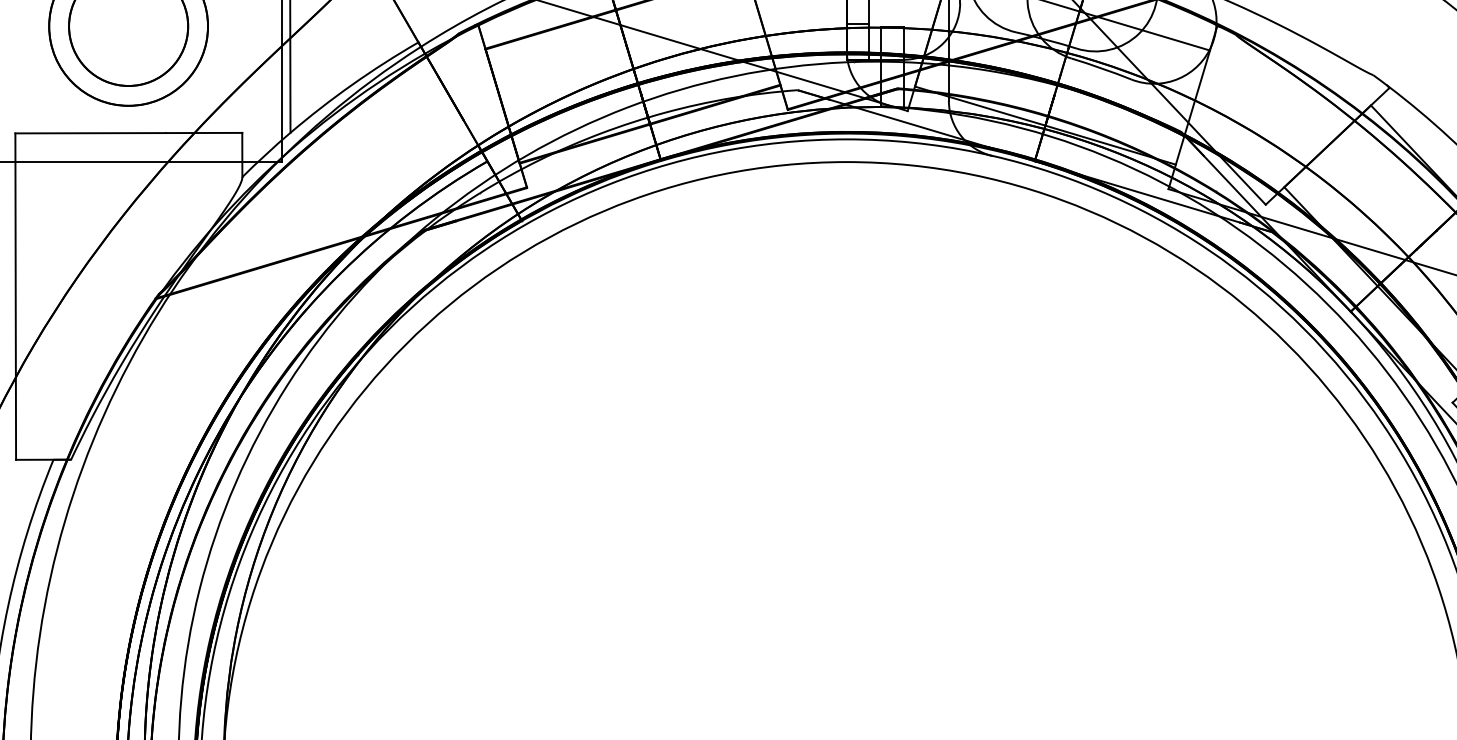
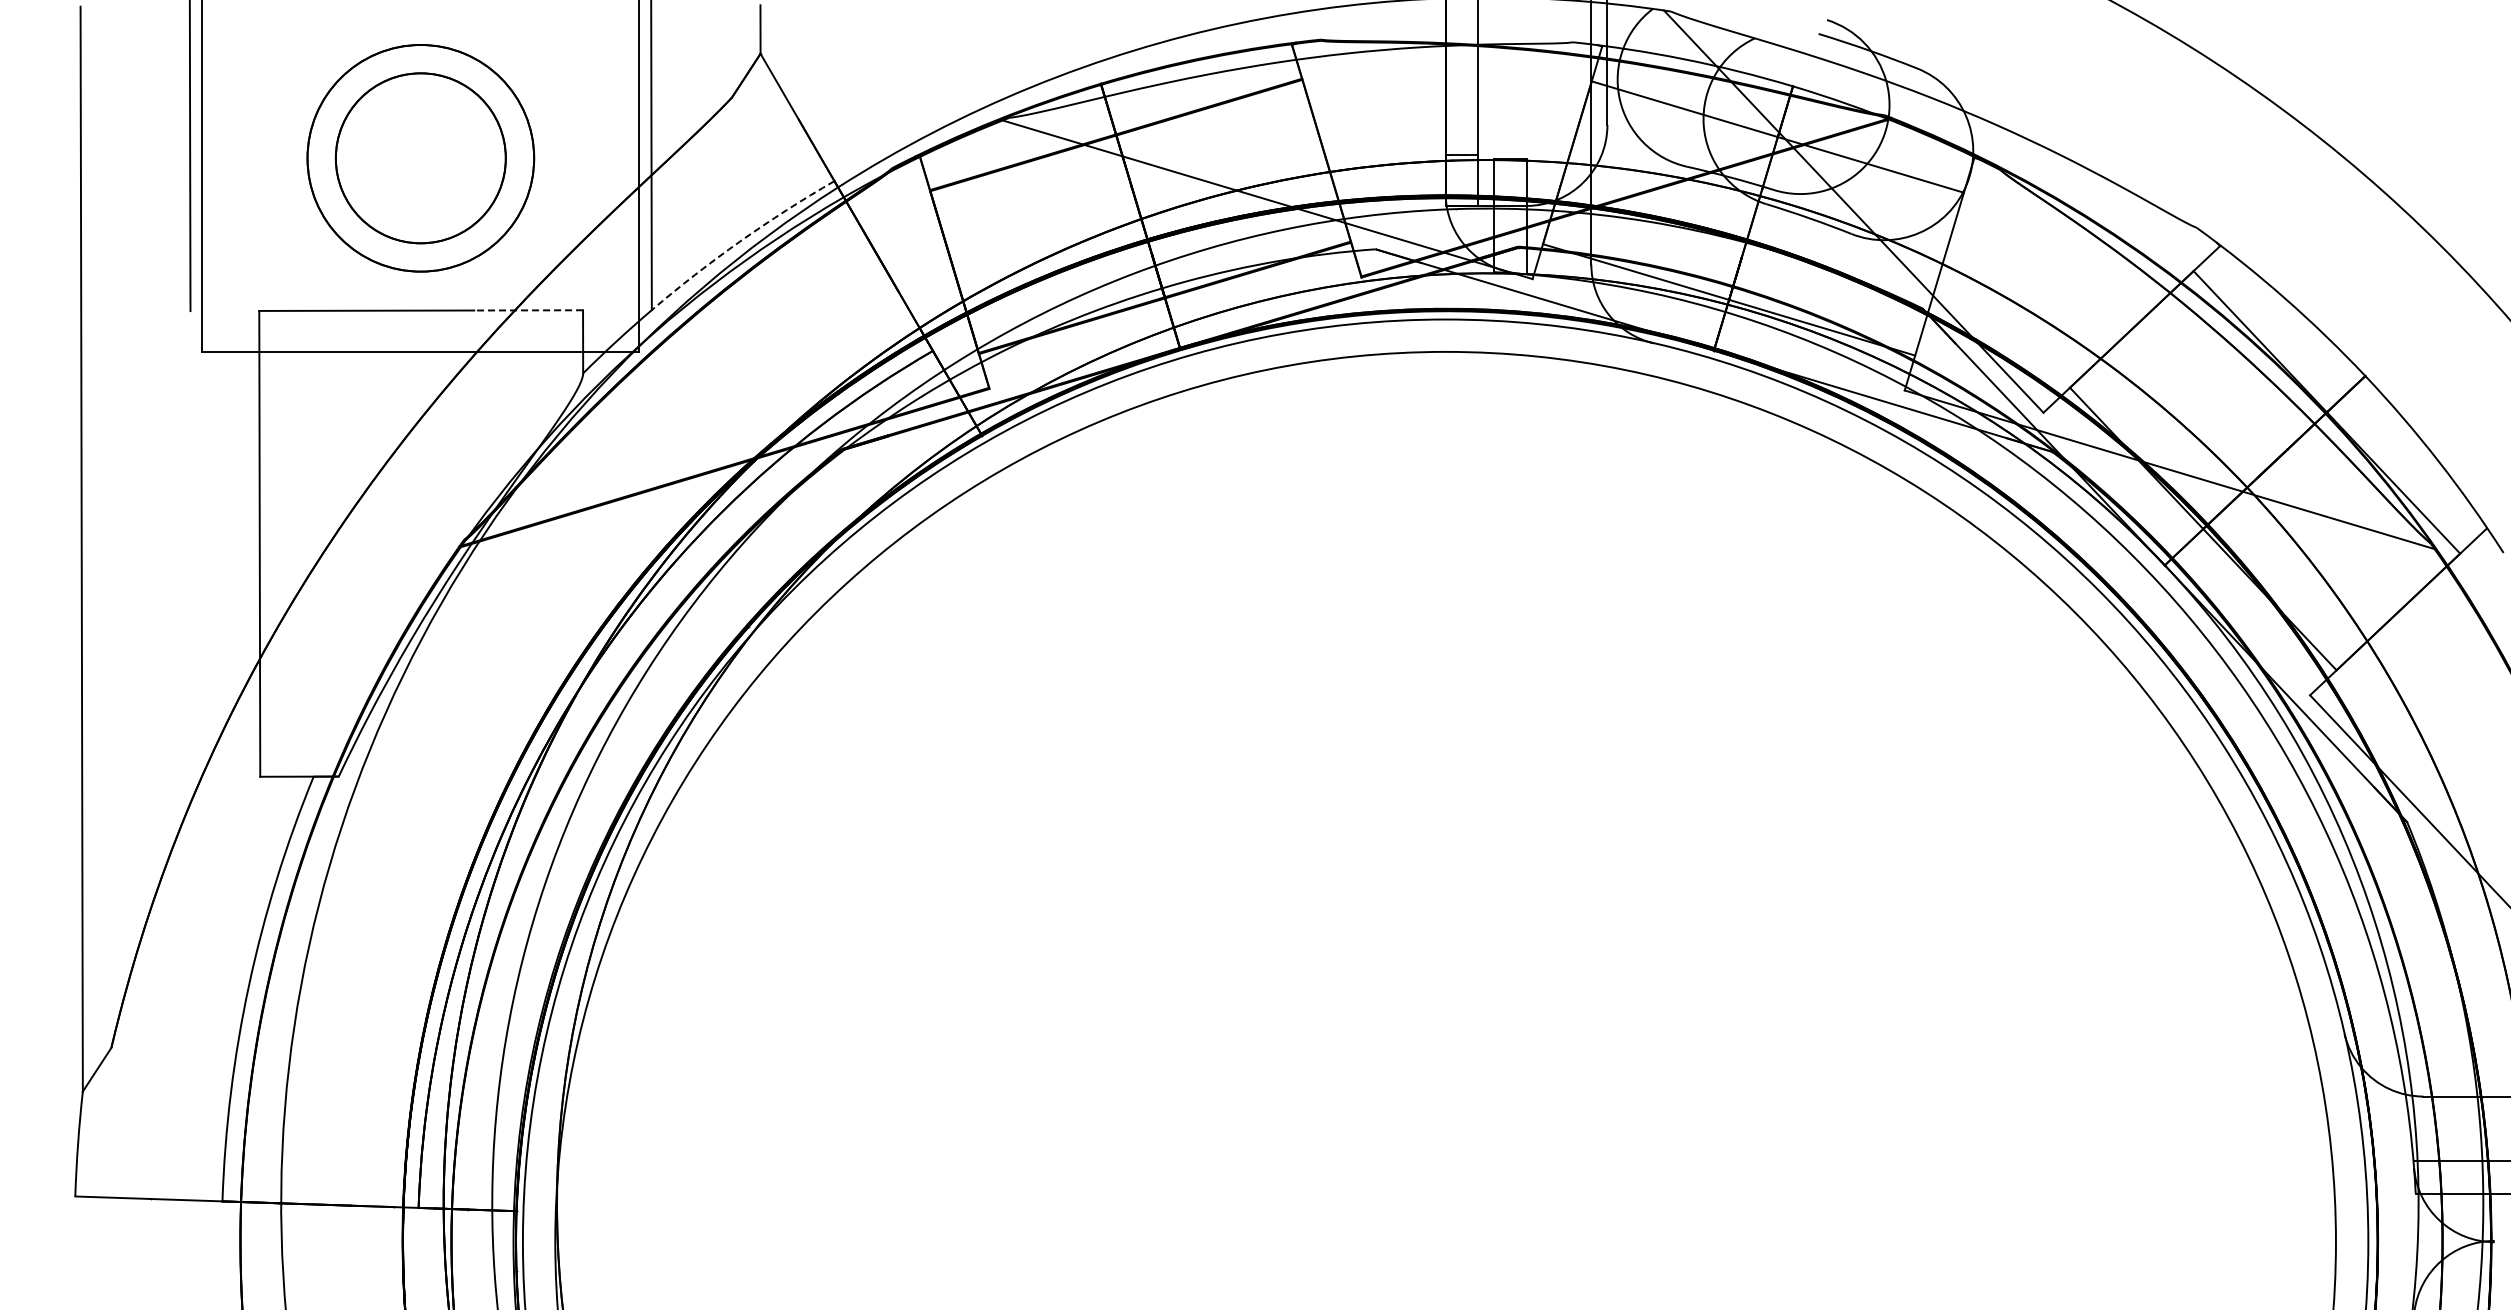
arc: (352, 84) -> (740, 241), solid -> dashed
line: (204, 133) -> (528, 310), solid -> dashed

